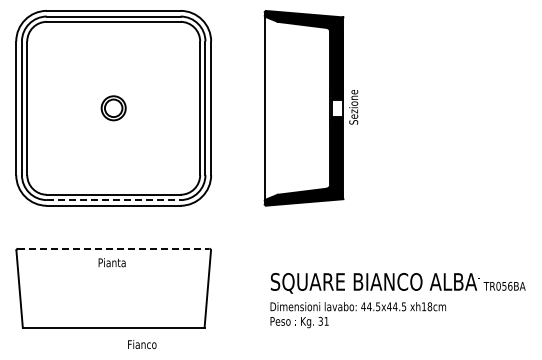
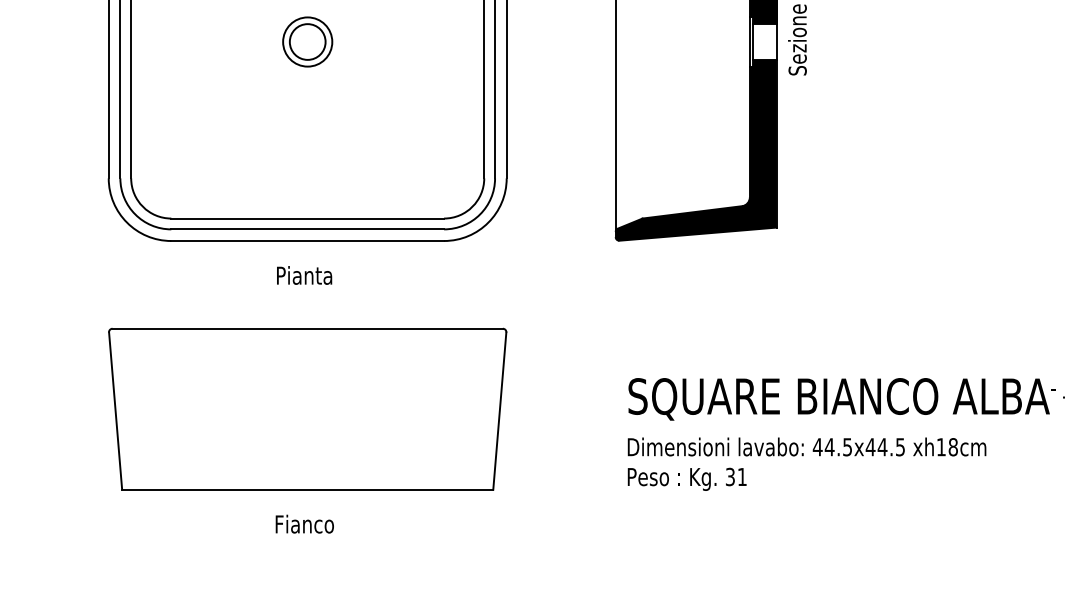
line: (113, 200) -> (307, 230), dashed -> solid
line: (113, 248) -> (307, 328), dashed -> solid
text: (111, 262) -> (303, 275), moved
text: (142, 344) -> (305, 524), moved

